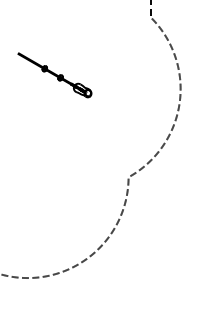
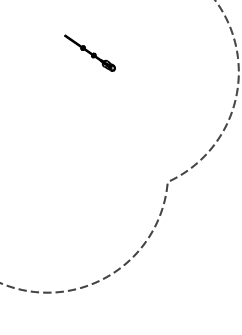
part: (54, 75) -> (89, 53), size x0.6

